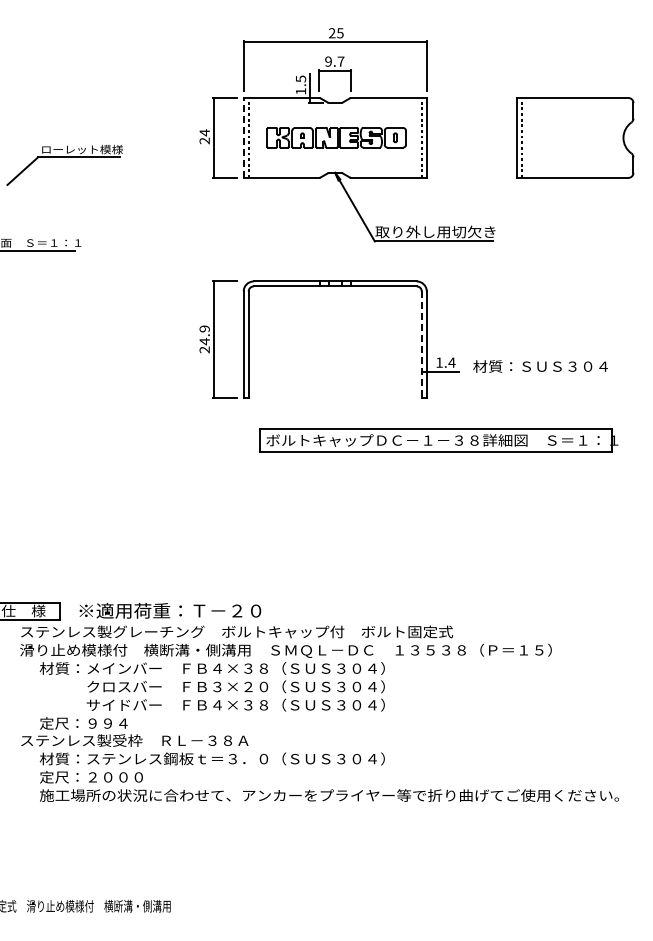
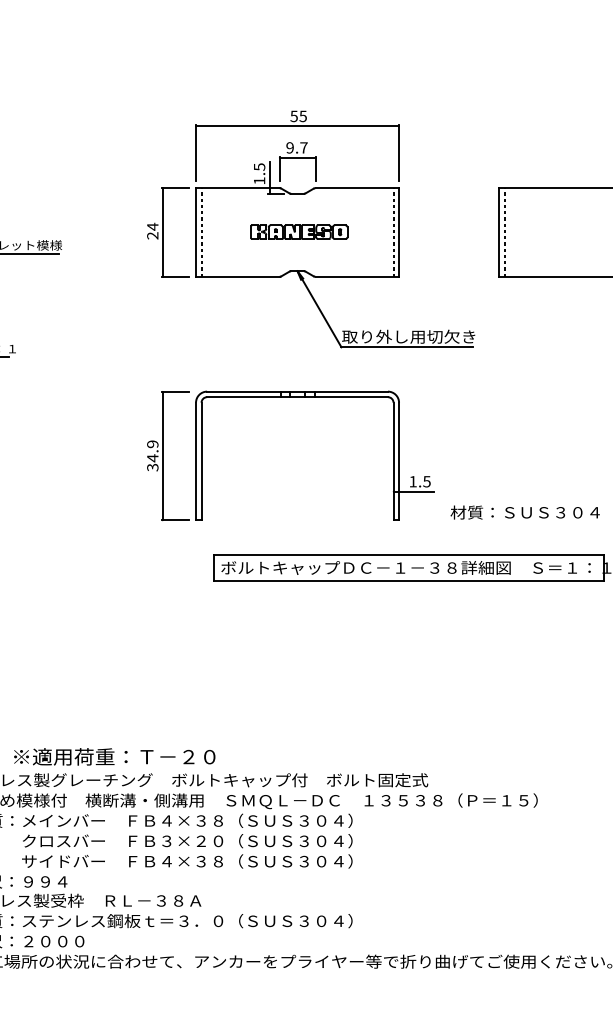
text: (332, 33) -> (294, 116), 25 -> 55
line: (243, 137) -> (195, 231), dashed -> solid
part: (337, 137) -> (300, 231), size x0.62
line: (421, 345) -> (393, 462), dashed -> solid
text: (204, 349) -> (152, 467), 24.9 -> 34.9
text: (451, 362) -> (426, 481), 1.4 -> 1.5
text: (540, 366) -> (525, 512), moved

